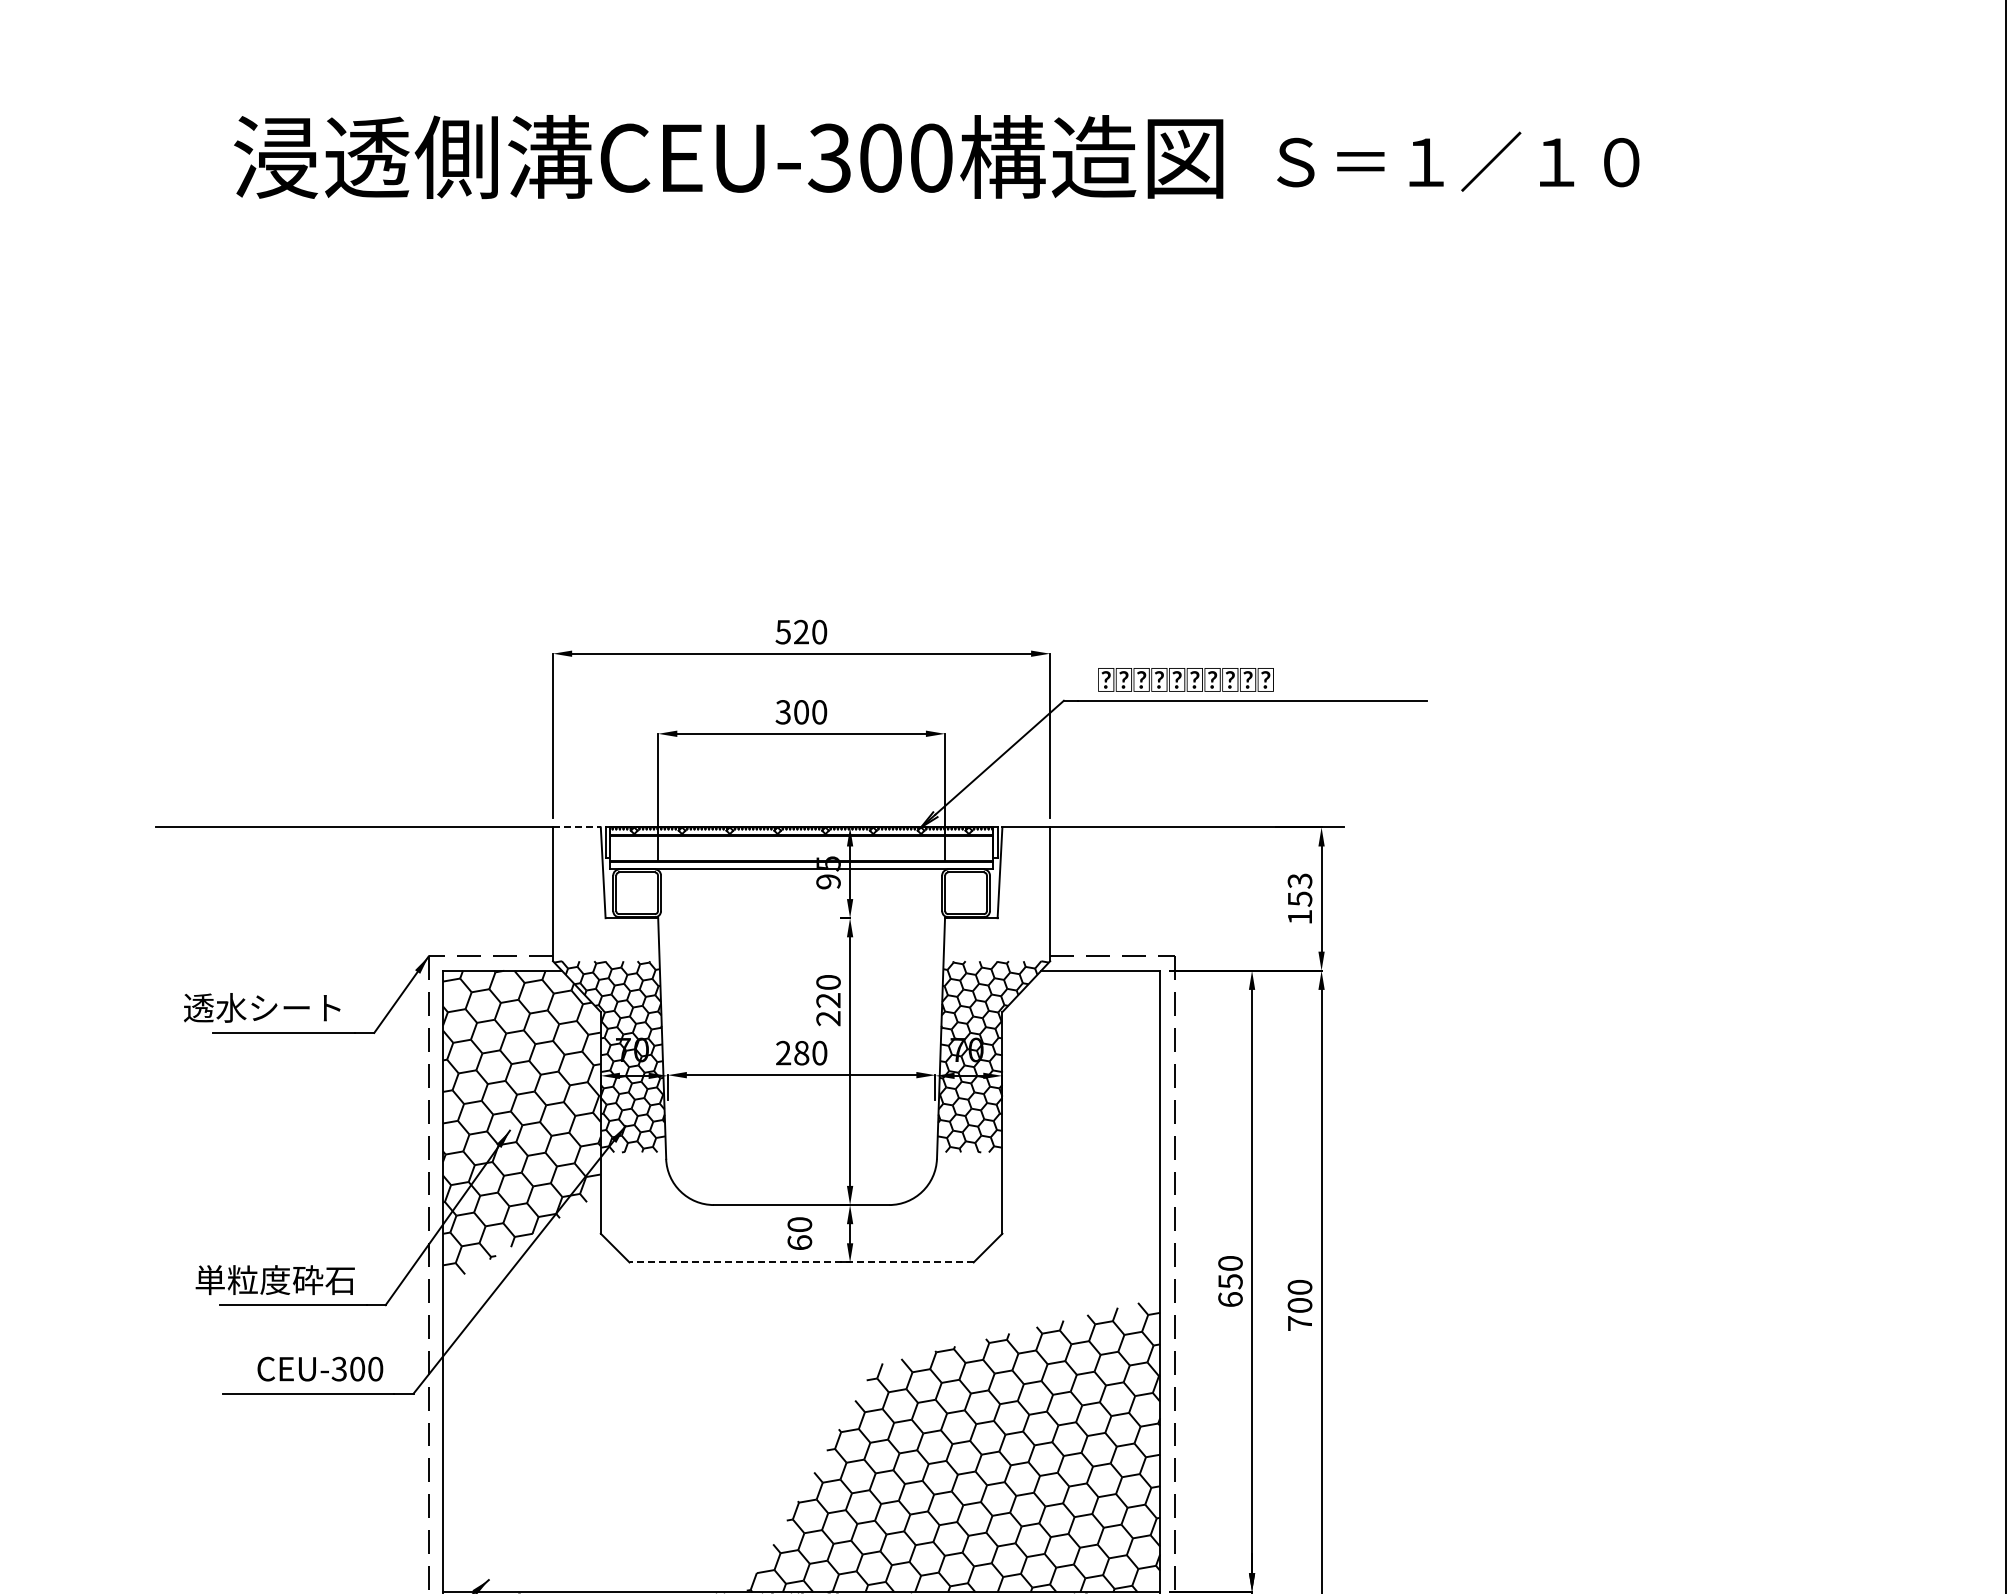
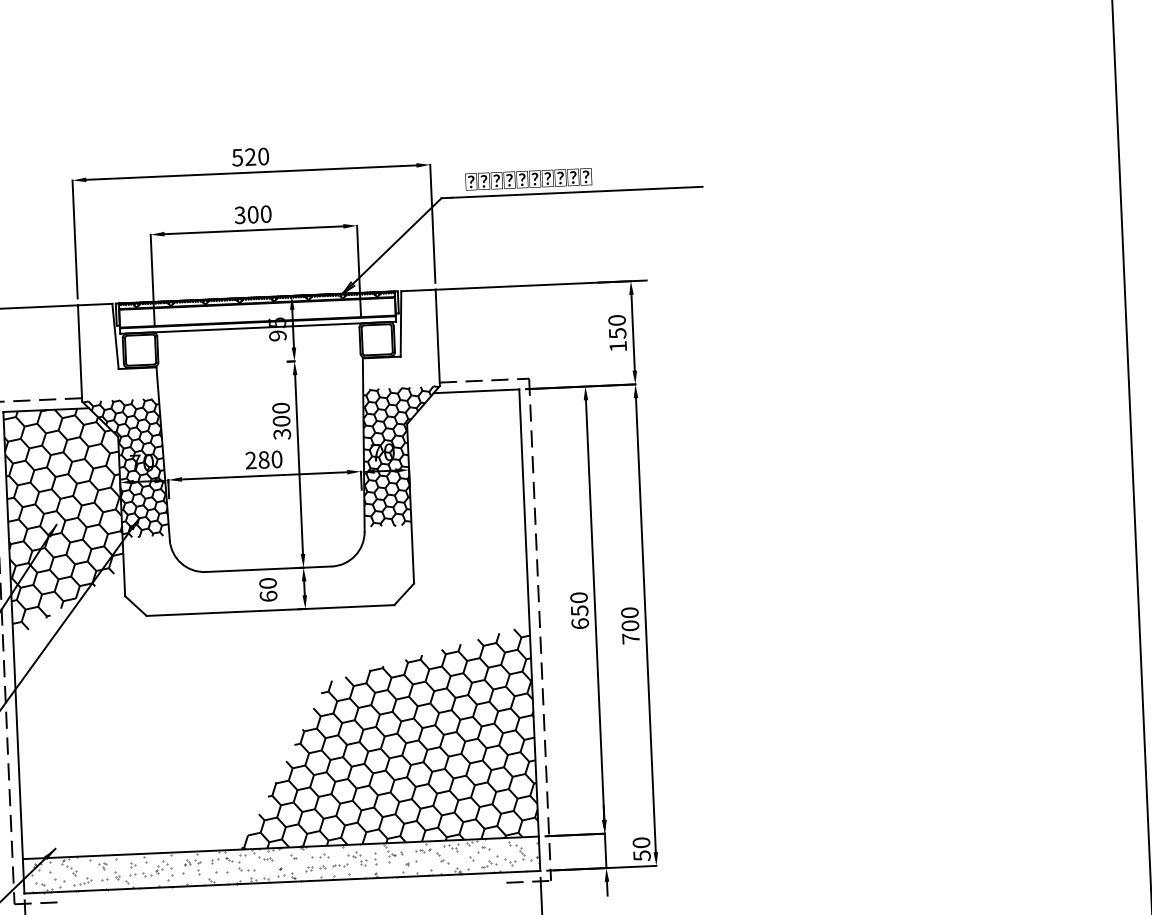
line: (576, 827) -> (94, 304), dashed -> solid
text: (1299, 880) -> (616, 320), 153 -> 150
text: (828, 1009) -> (281, 427), 220 -> 300
line: (801, 1262) -> (270, 610), dashed -> solid

